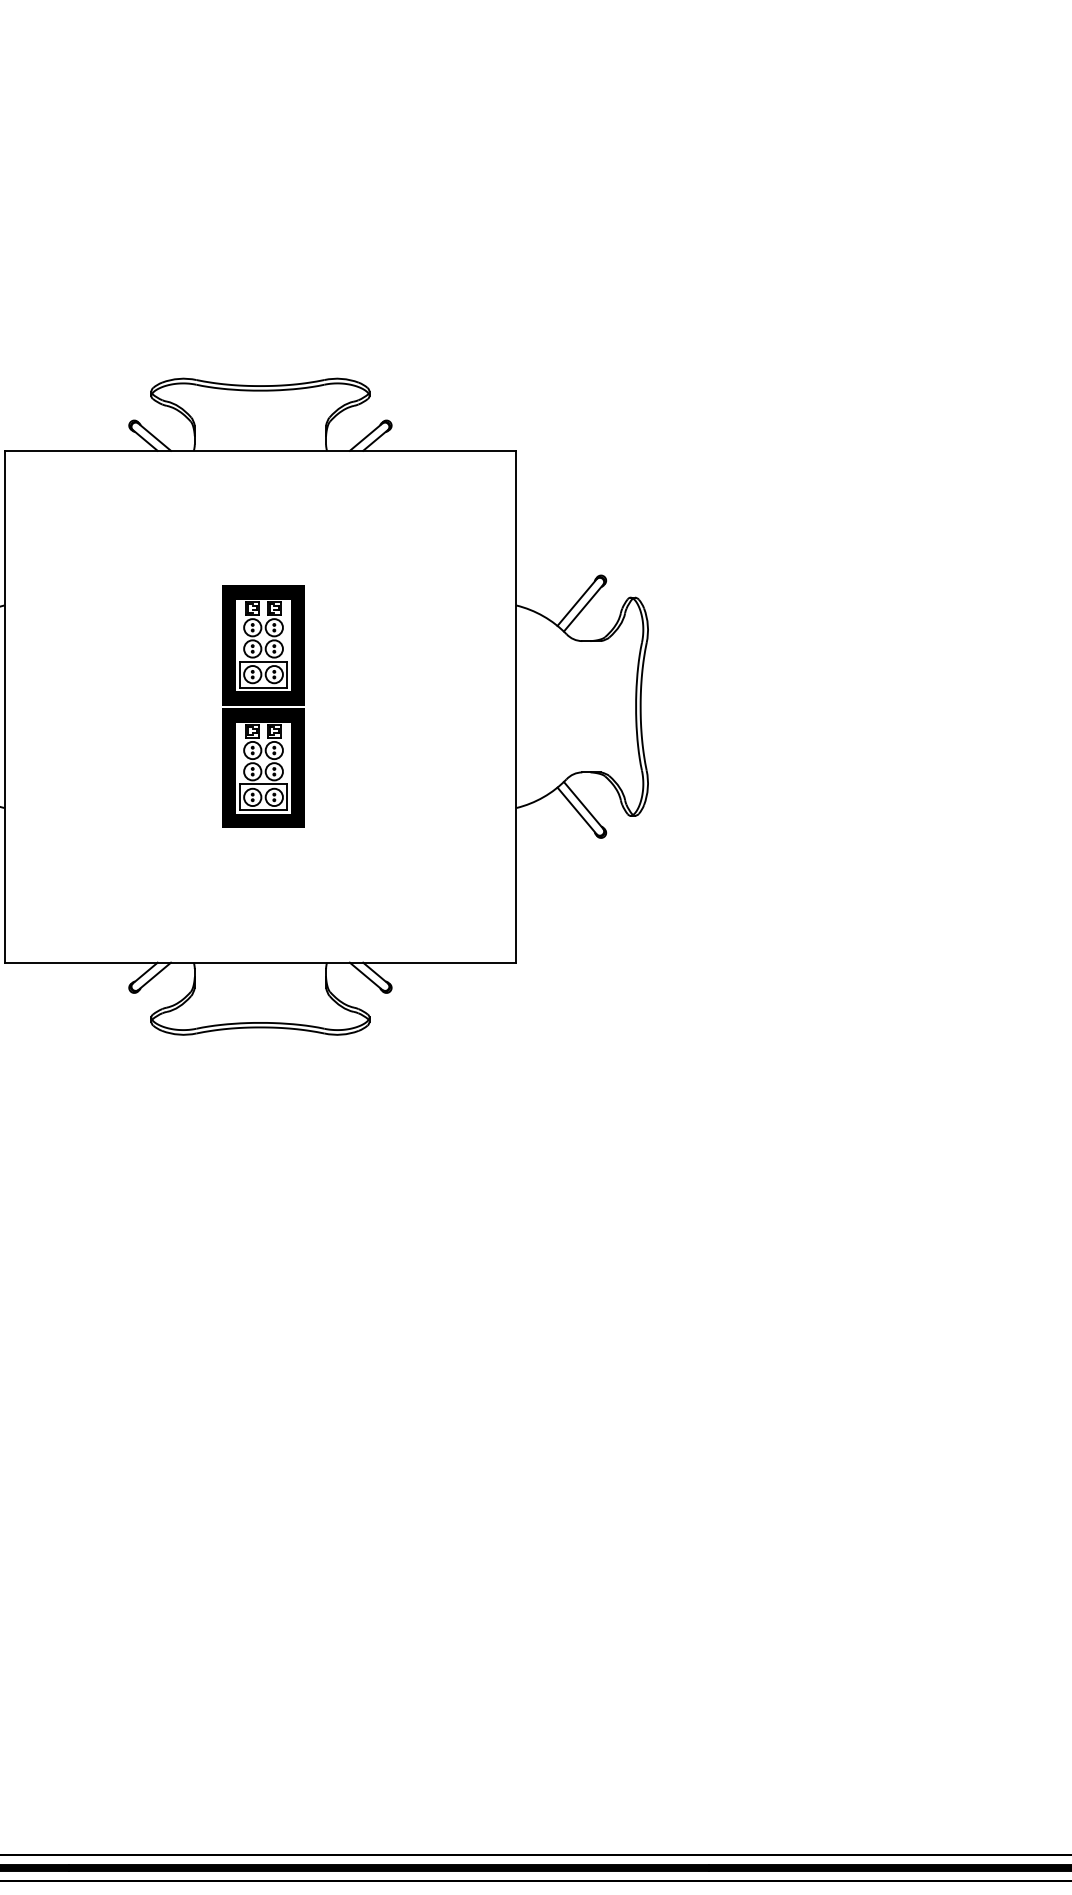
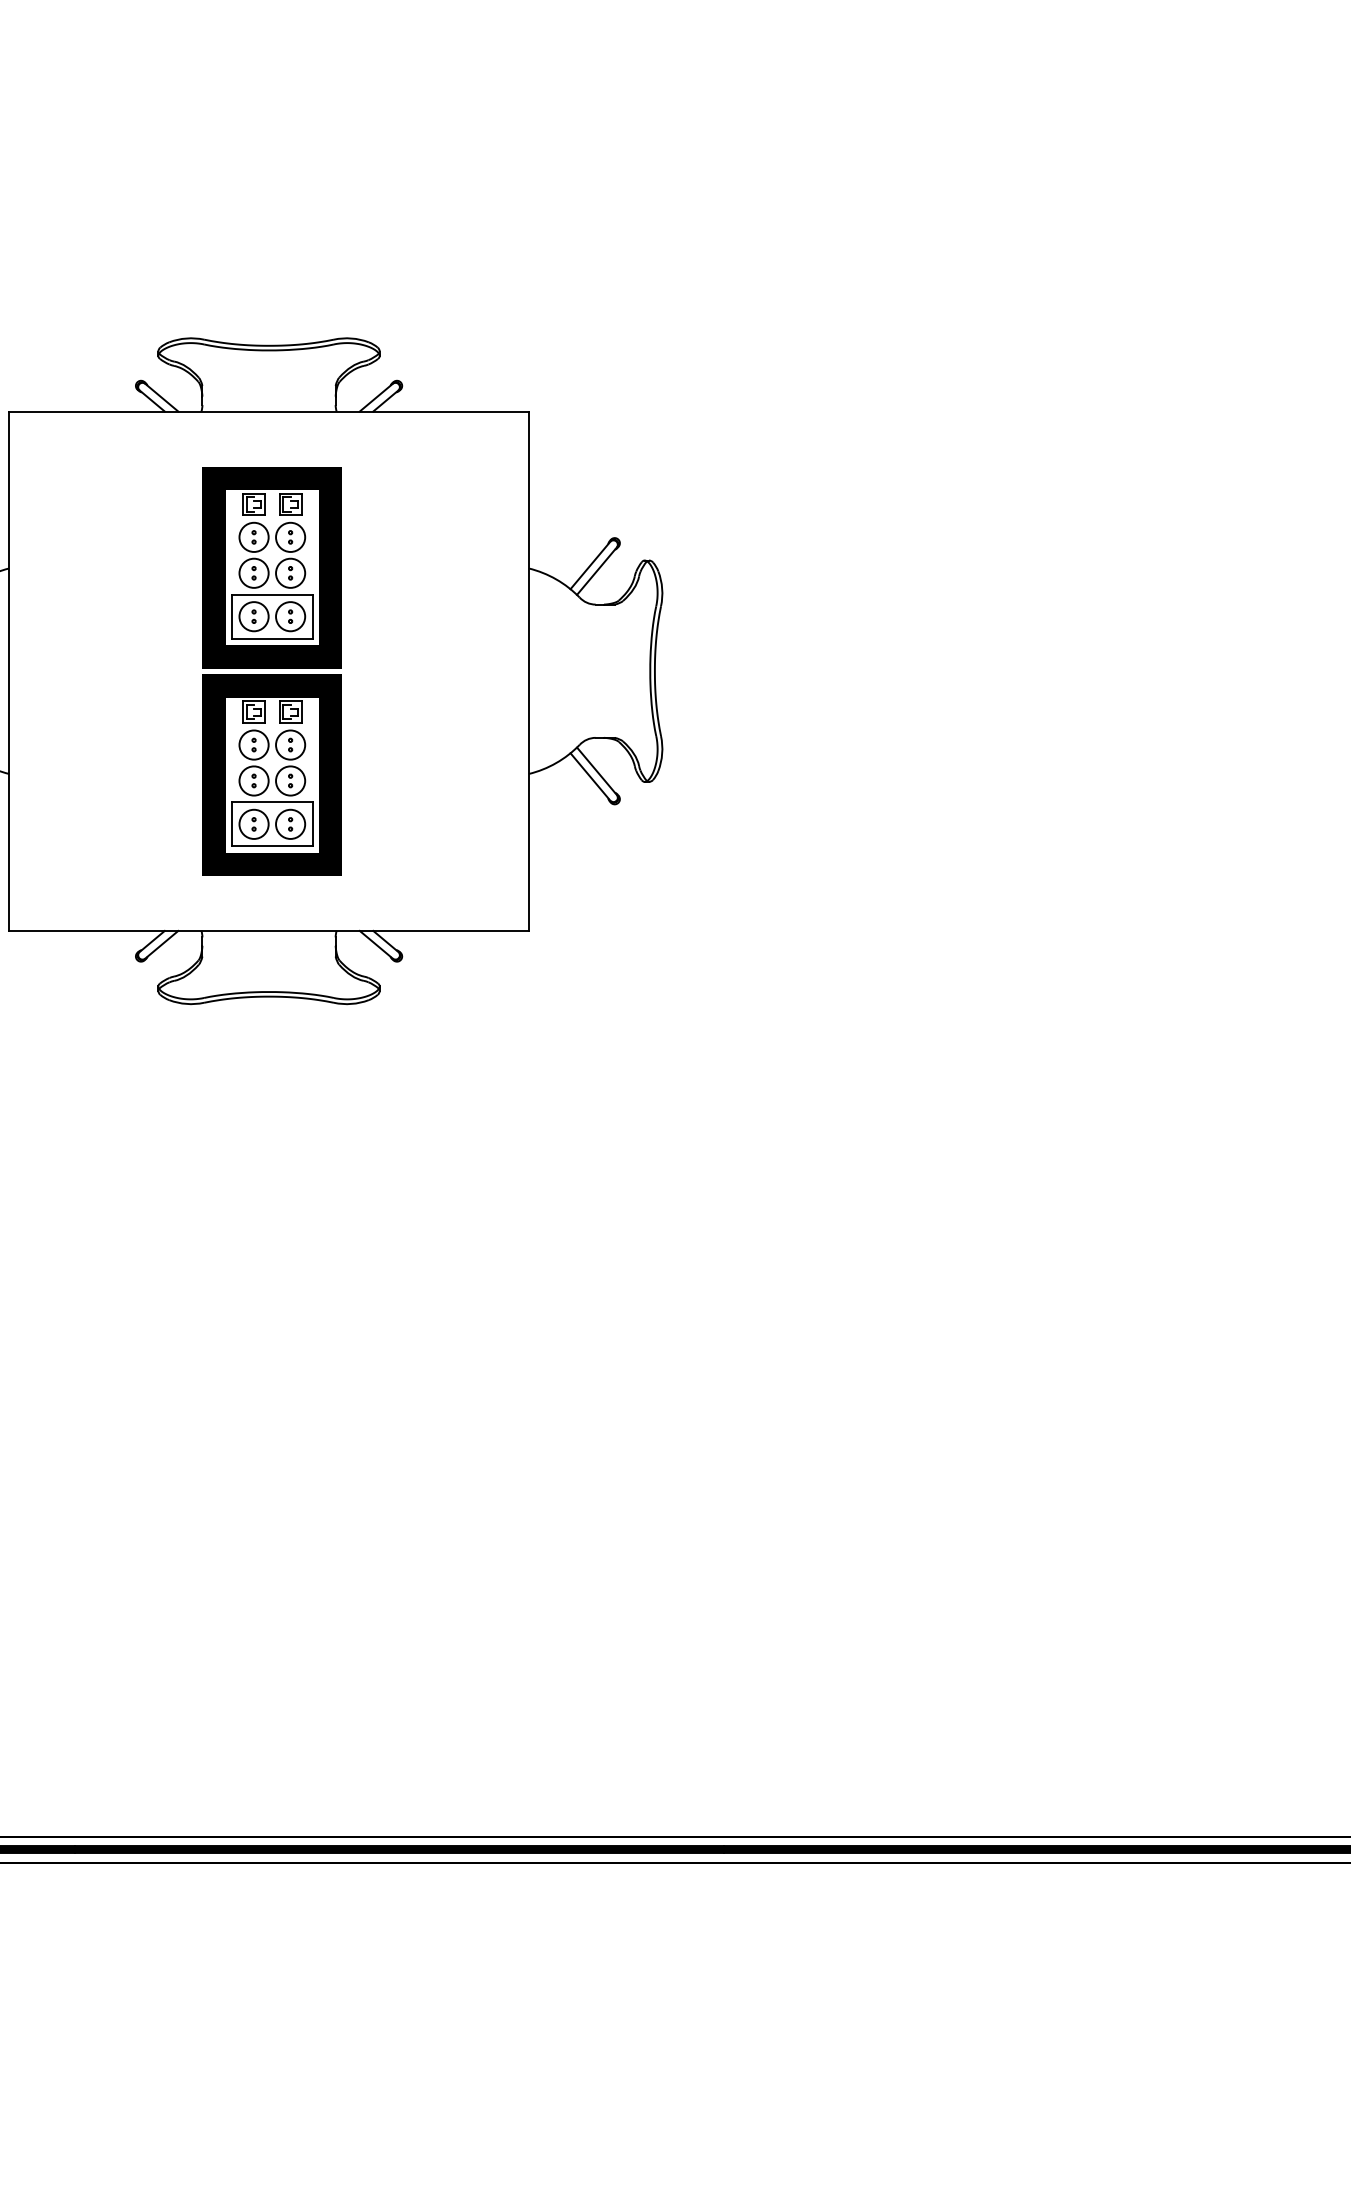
part: (262, 707) -> (271, 671), size x1.67

